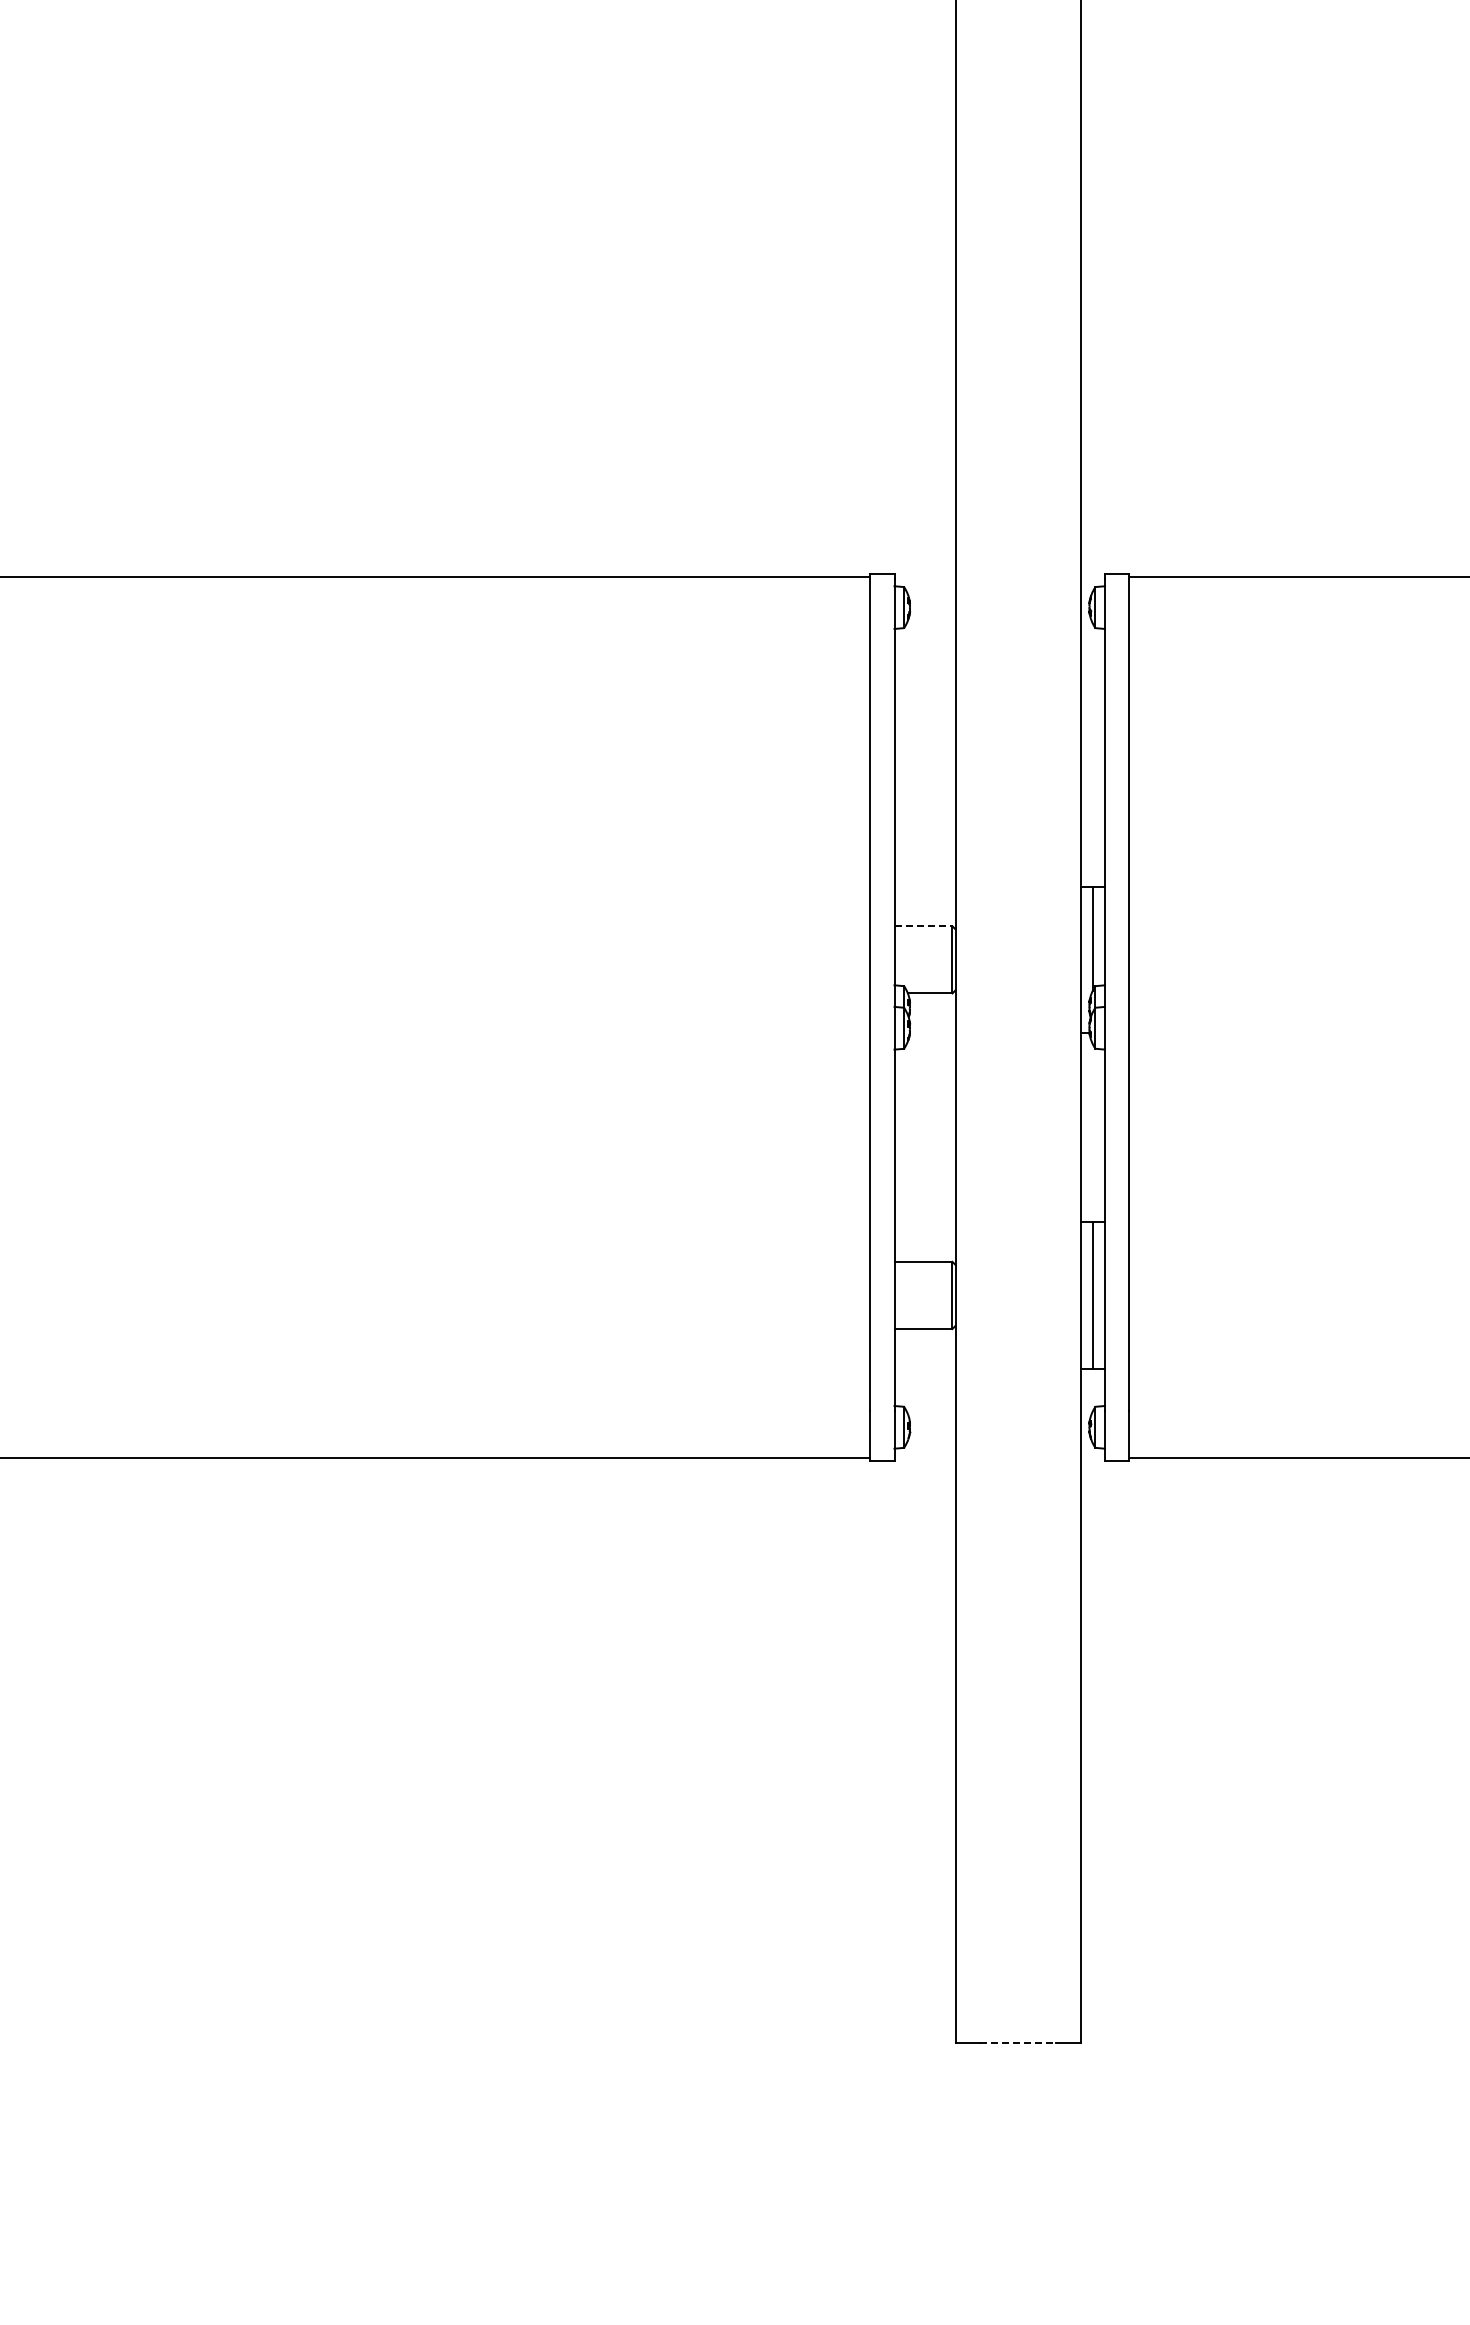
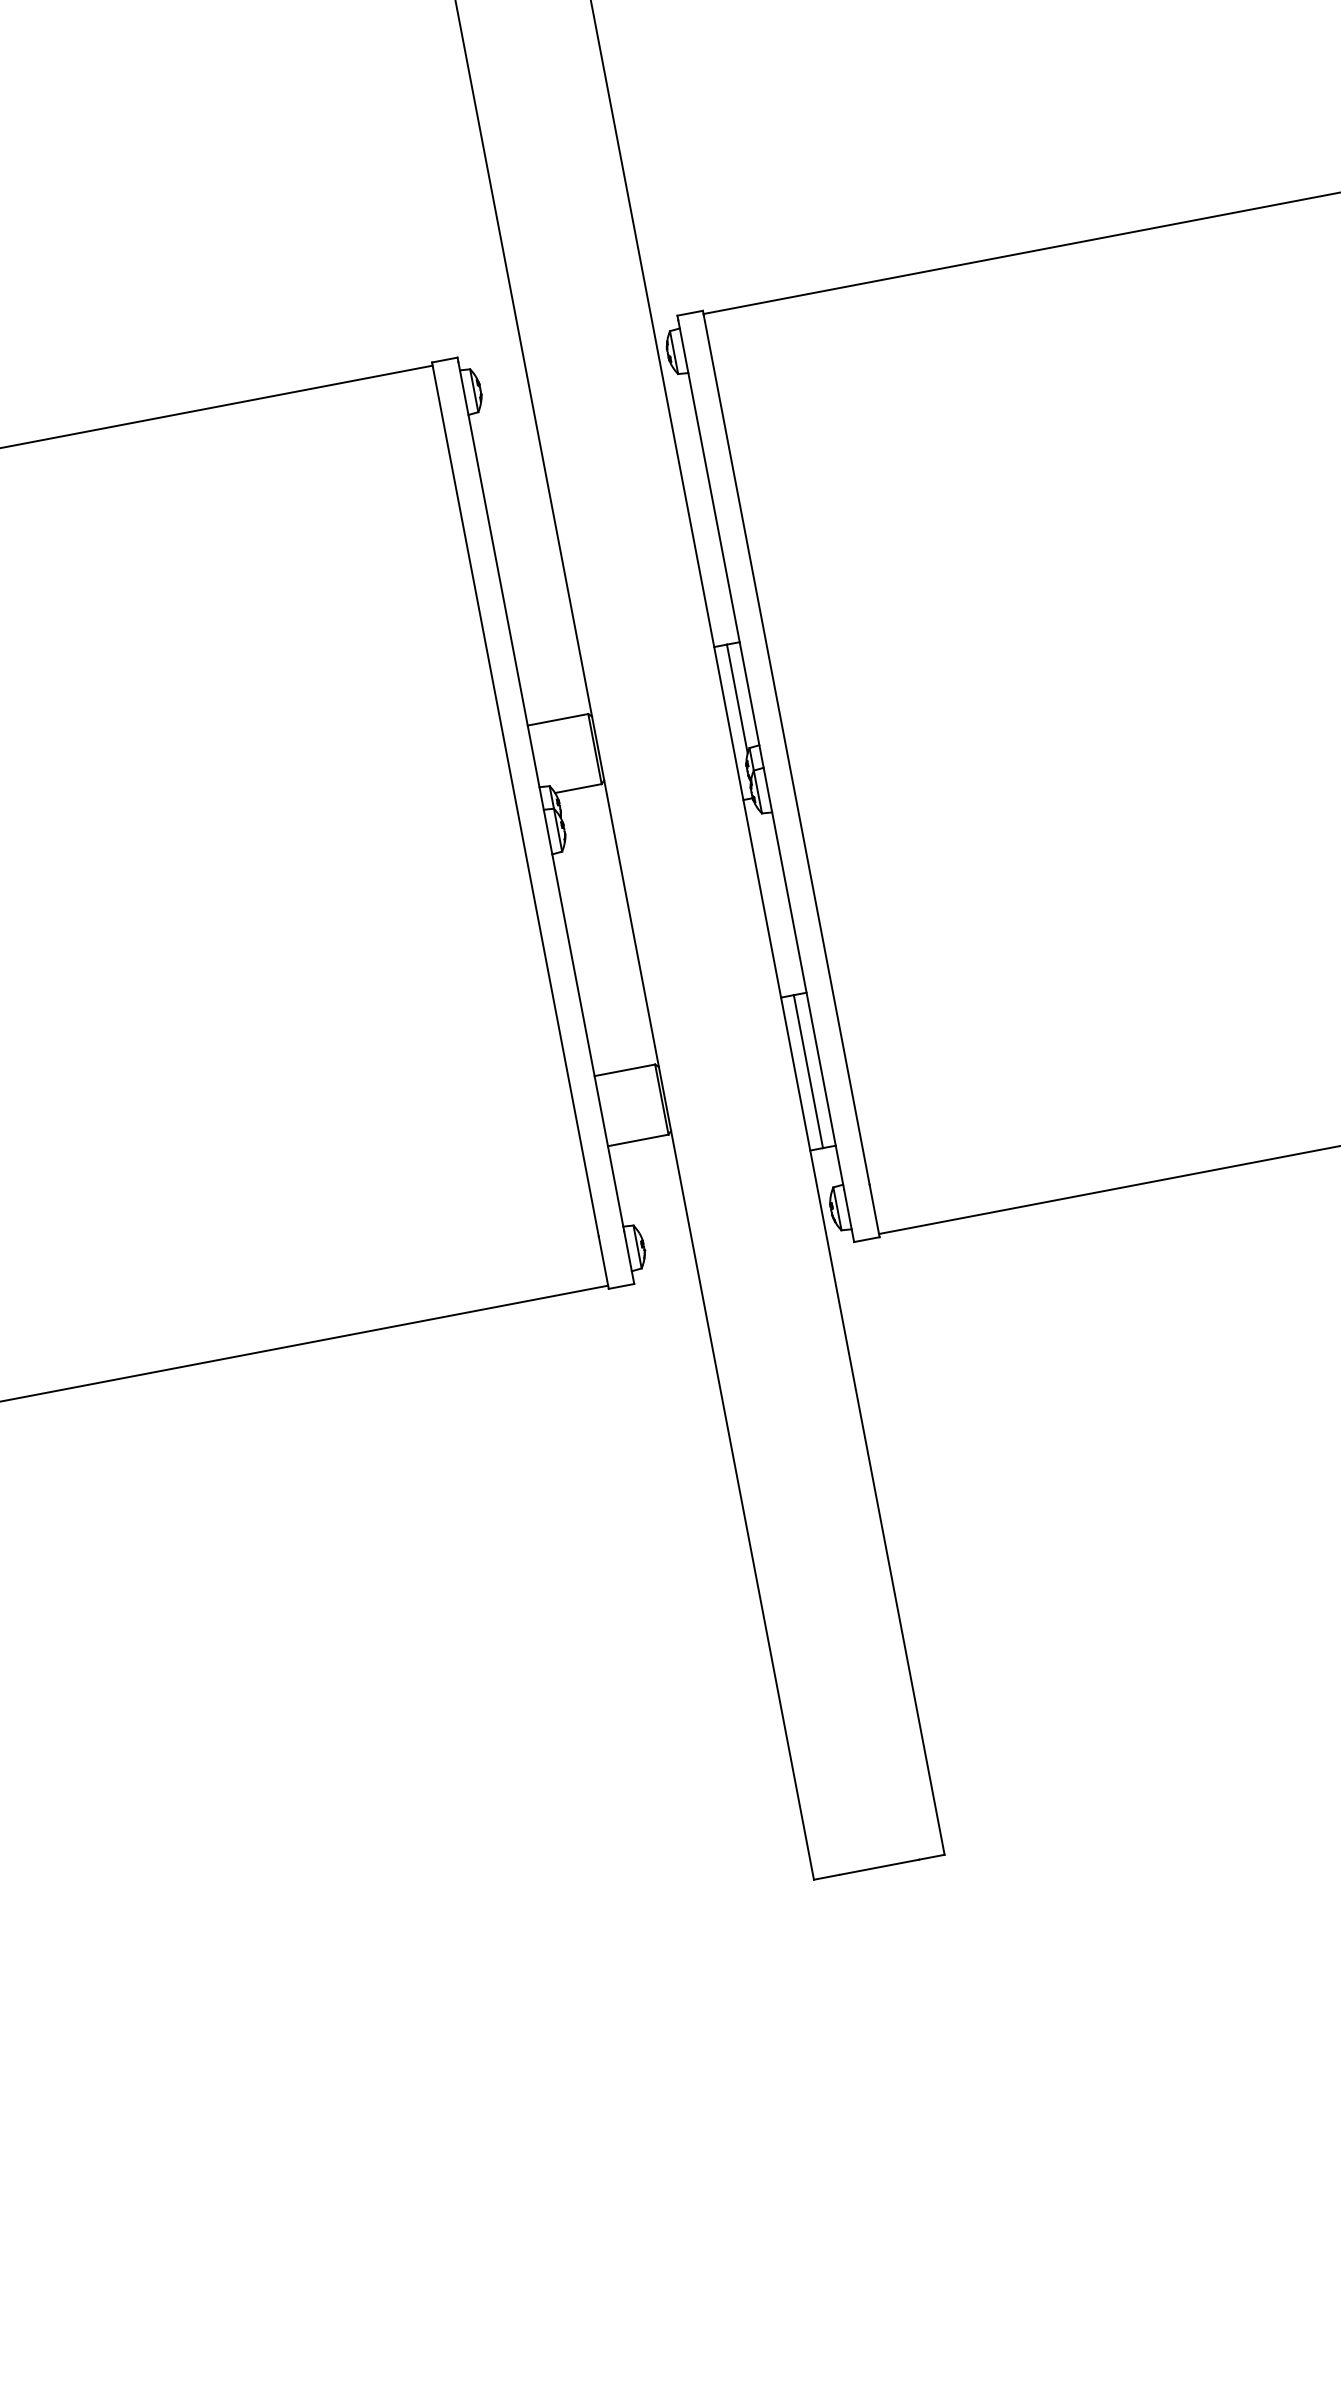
line: (923, 926) -> (558, 719), dashed -> solid
line: (1018, 2042) -> (879, 1866), dashed -> solid

